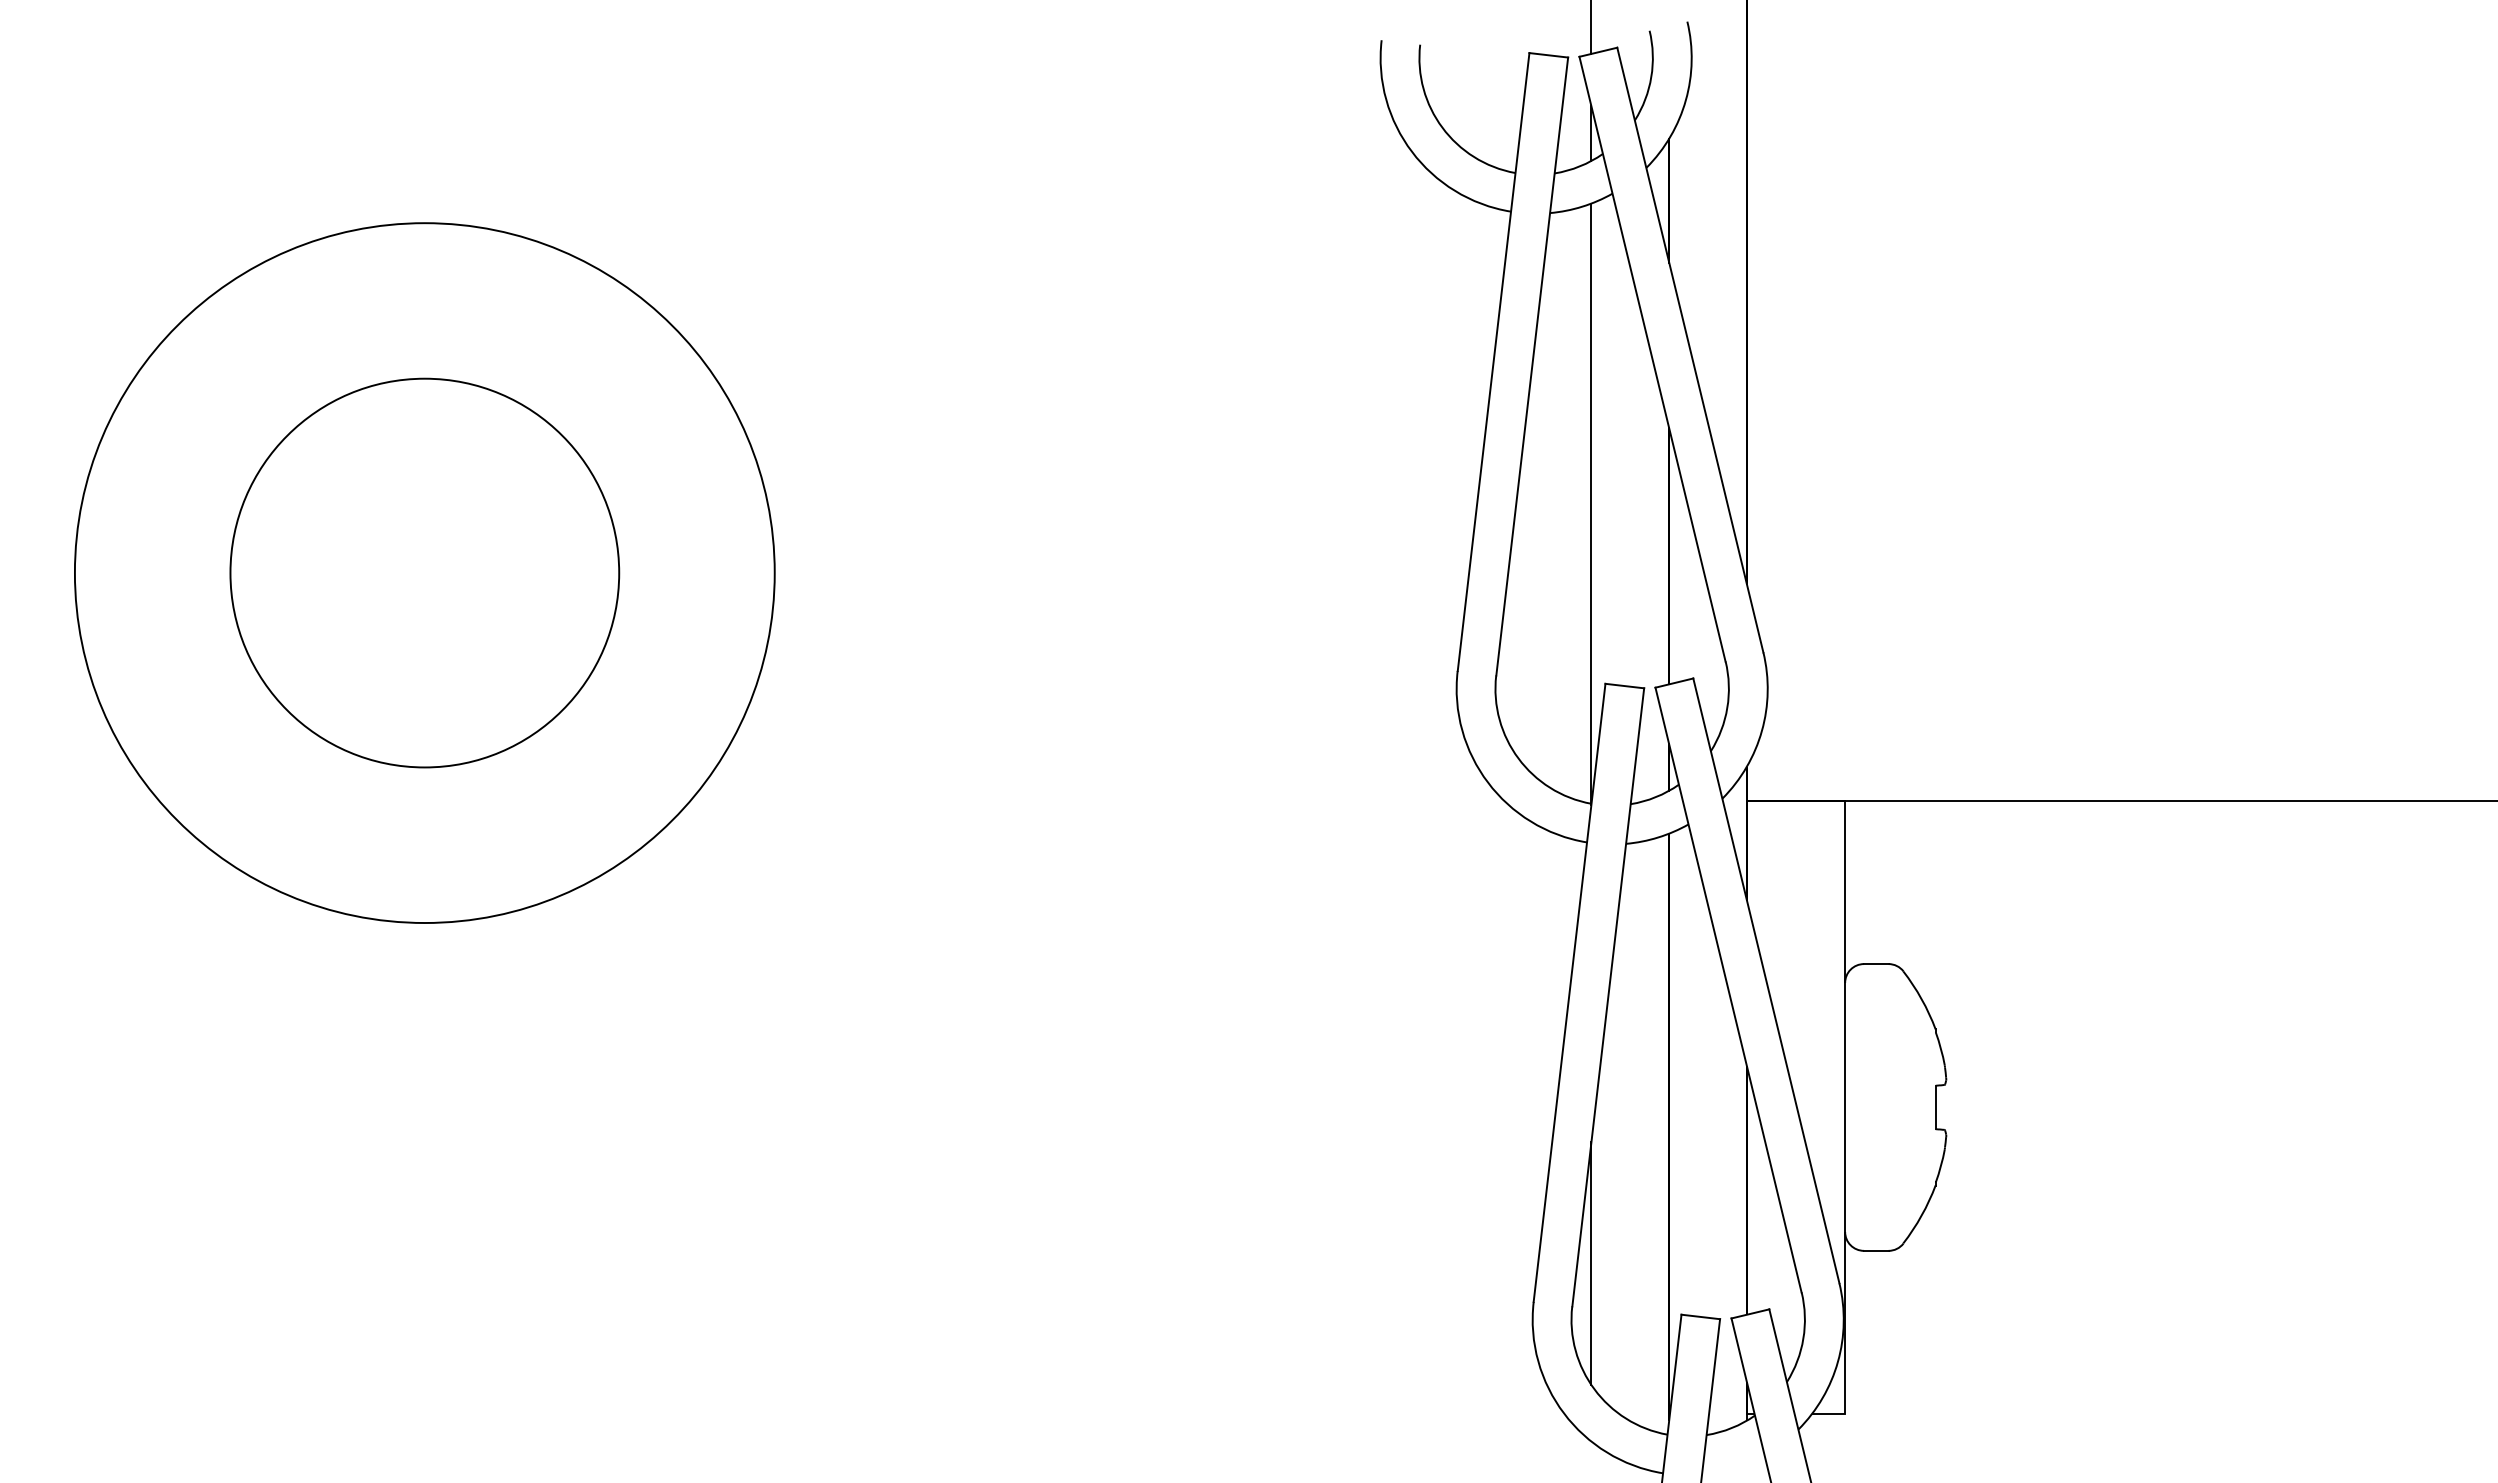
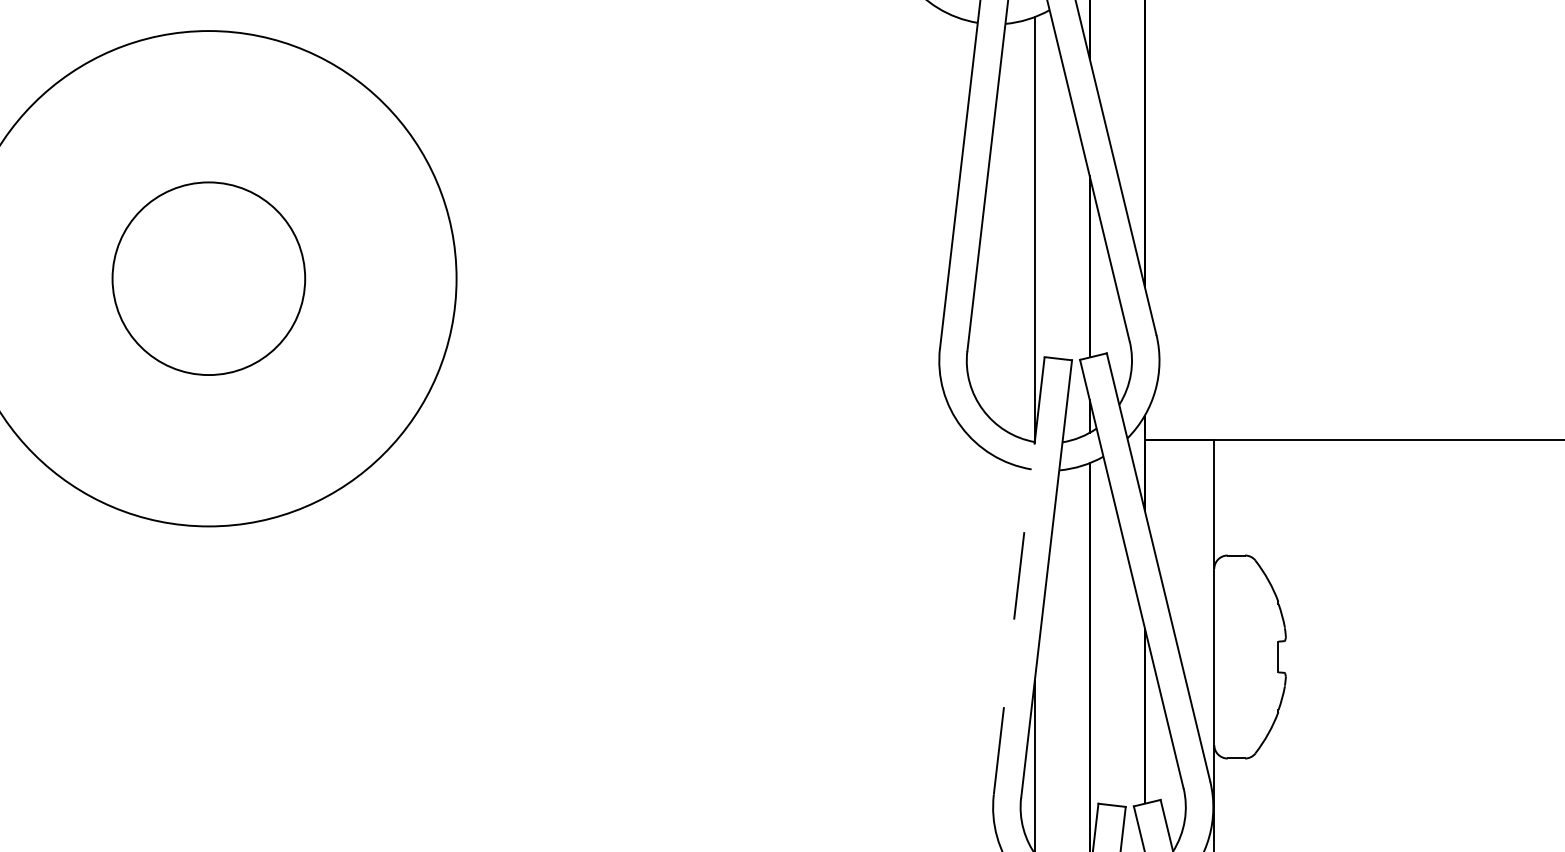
circle: (424, 572) -> (208, 278), size x0.7
line: (1569, 993) -> (1019, 576), solid -> dashed

